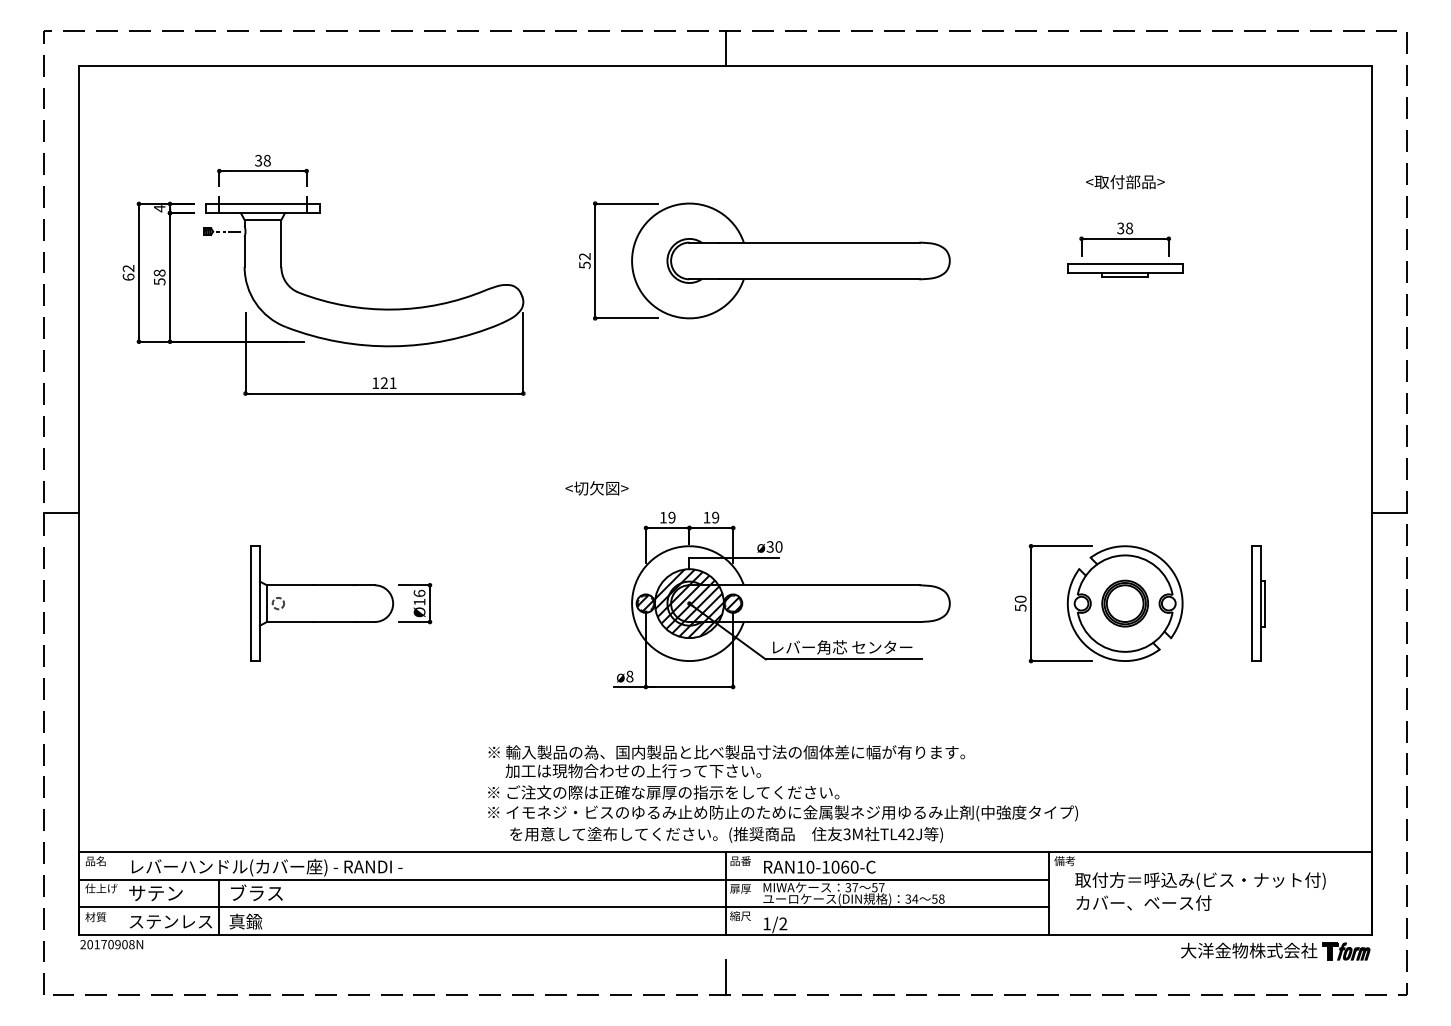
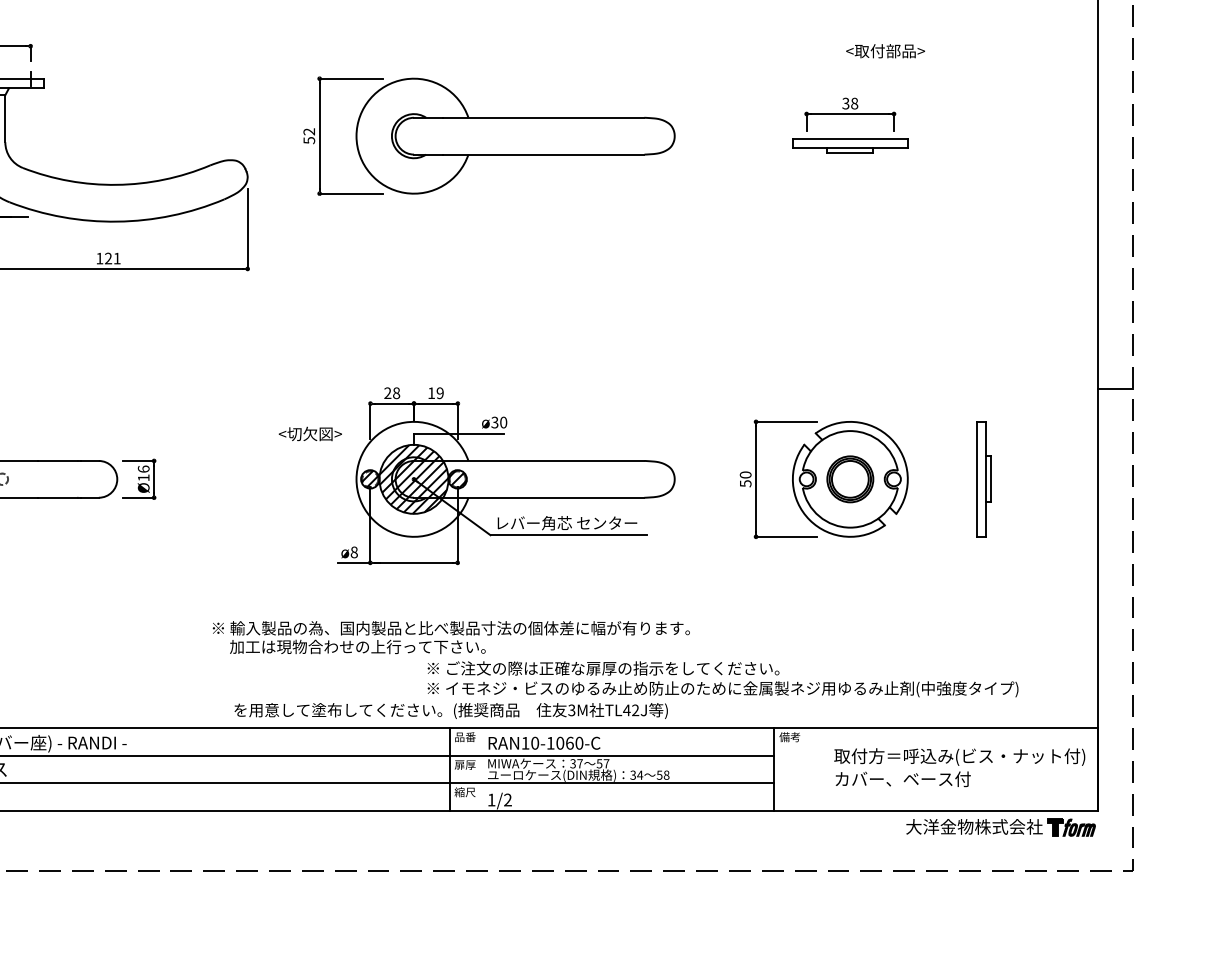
text: (1125, 182) -> (885, 51), moved
text: (596, 488) -> (309, 434), moved
text: (667, 517) -> (392, 393), 19 -> 28
text: (782, 803) -> (722, 679), moved
text: (1200, 891) -> (959, 767), moved
line: (725, 977) -> (450, 853), removed

